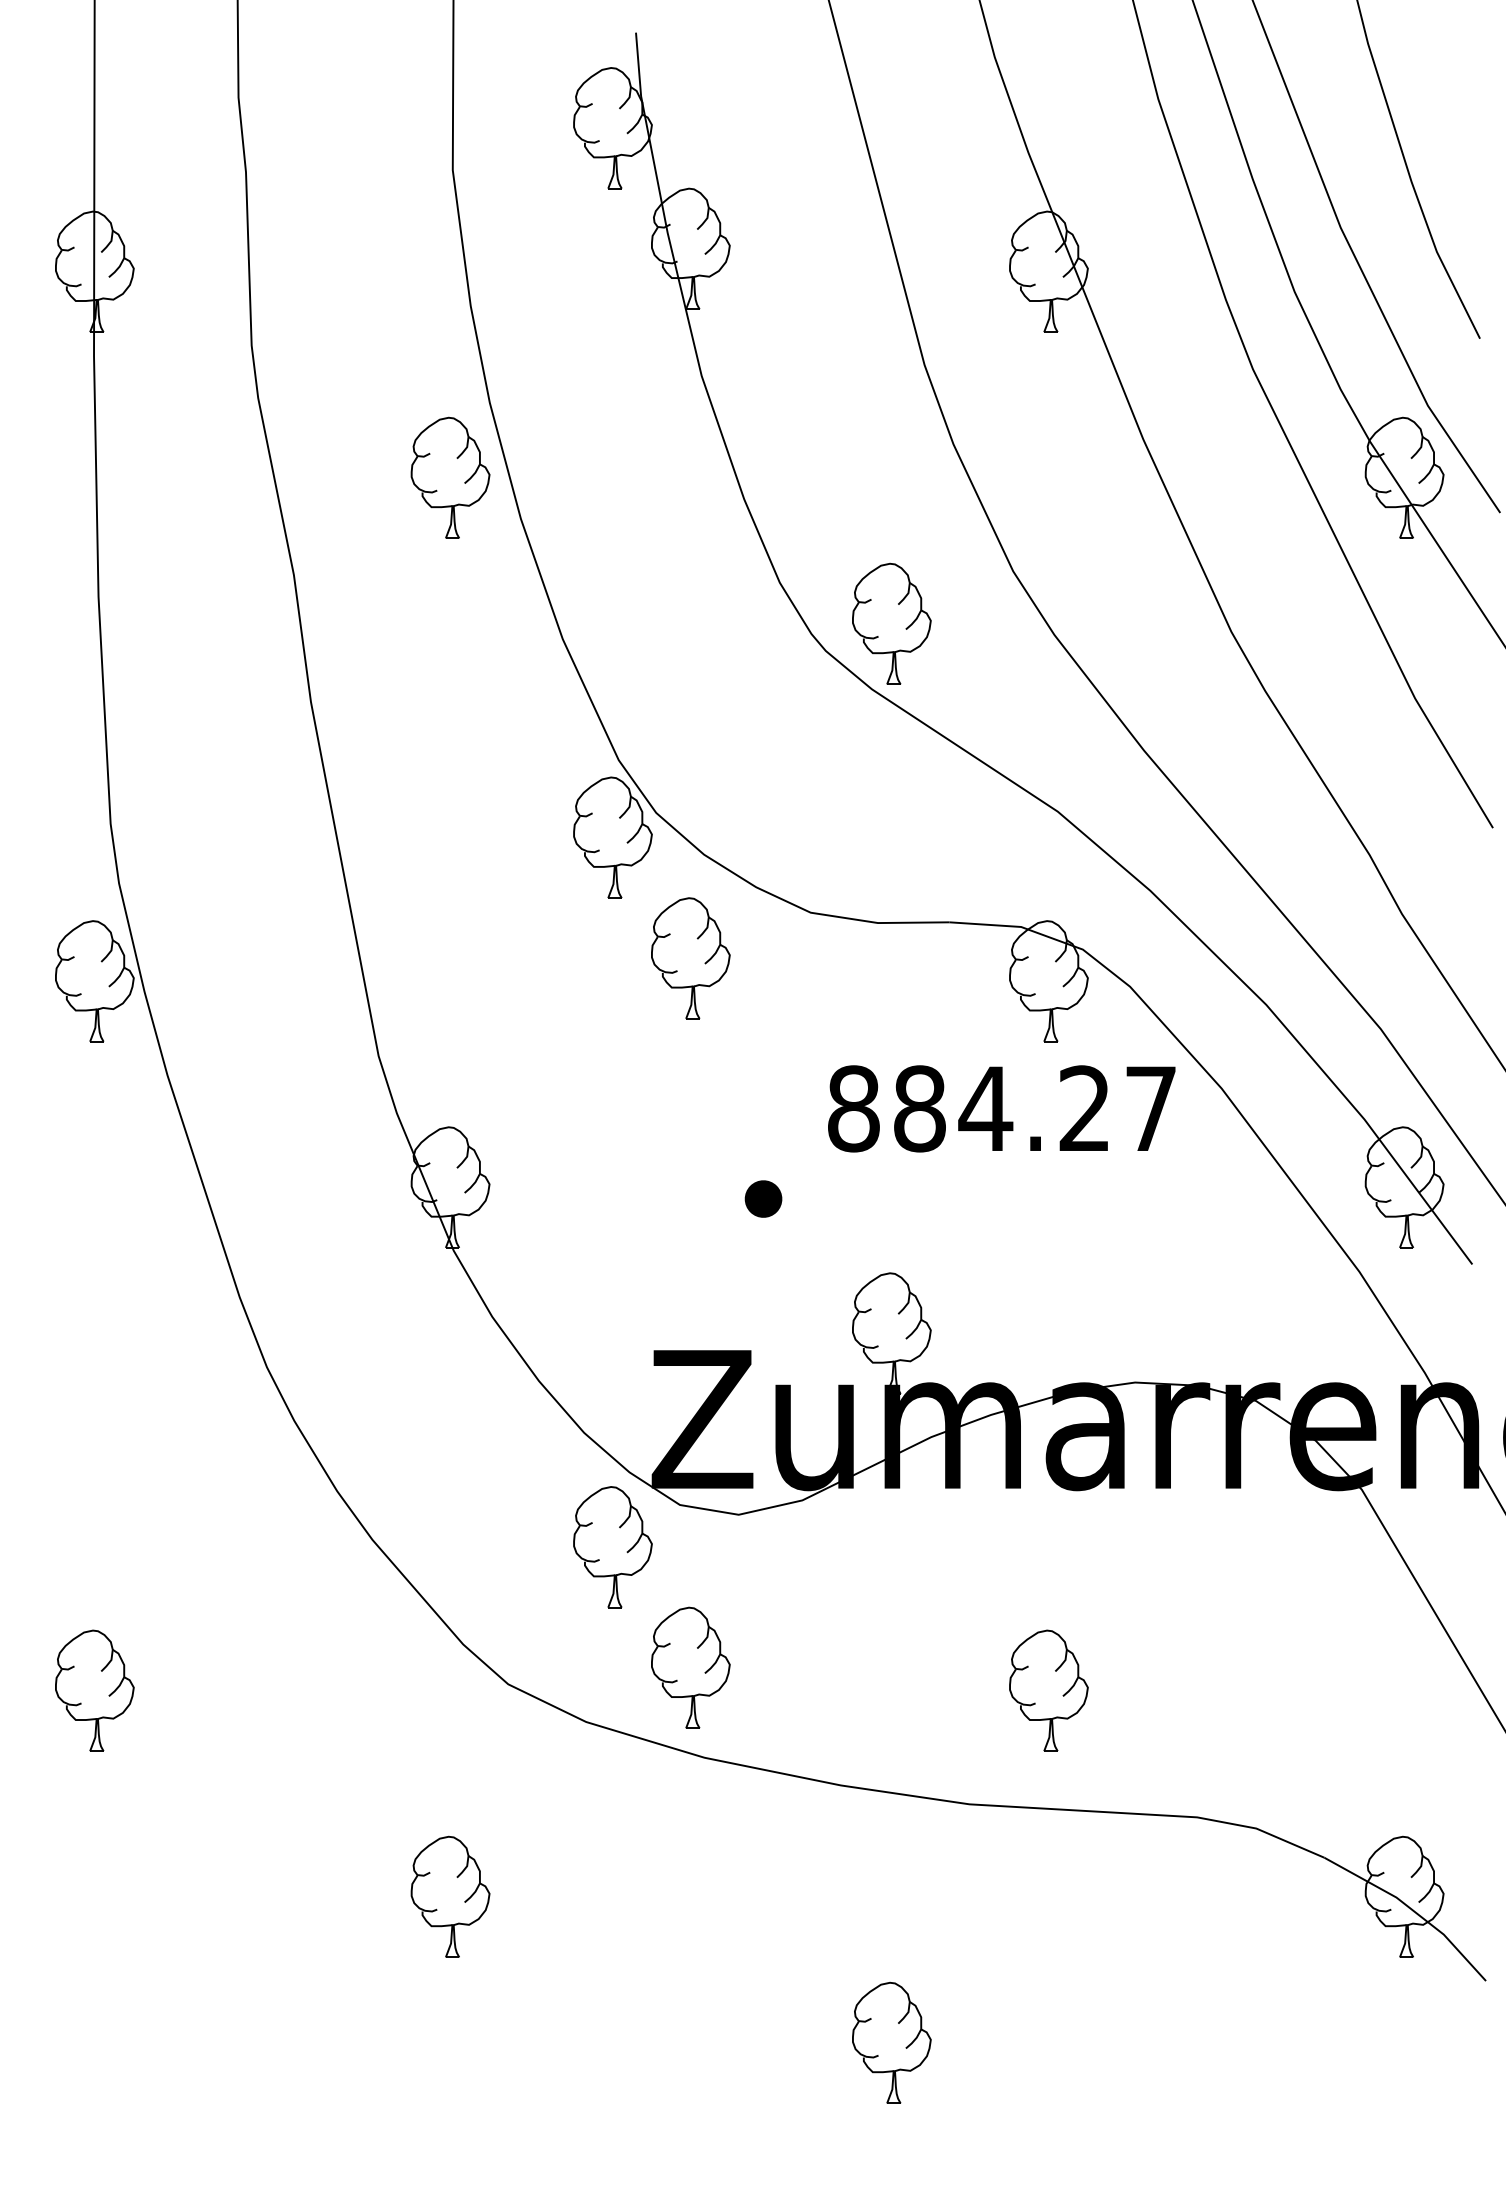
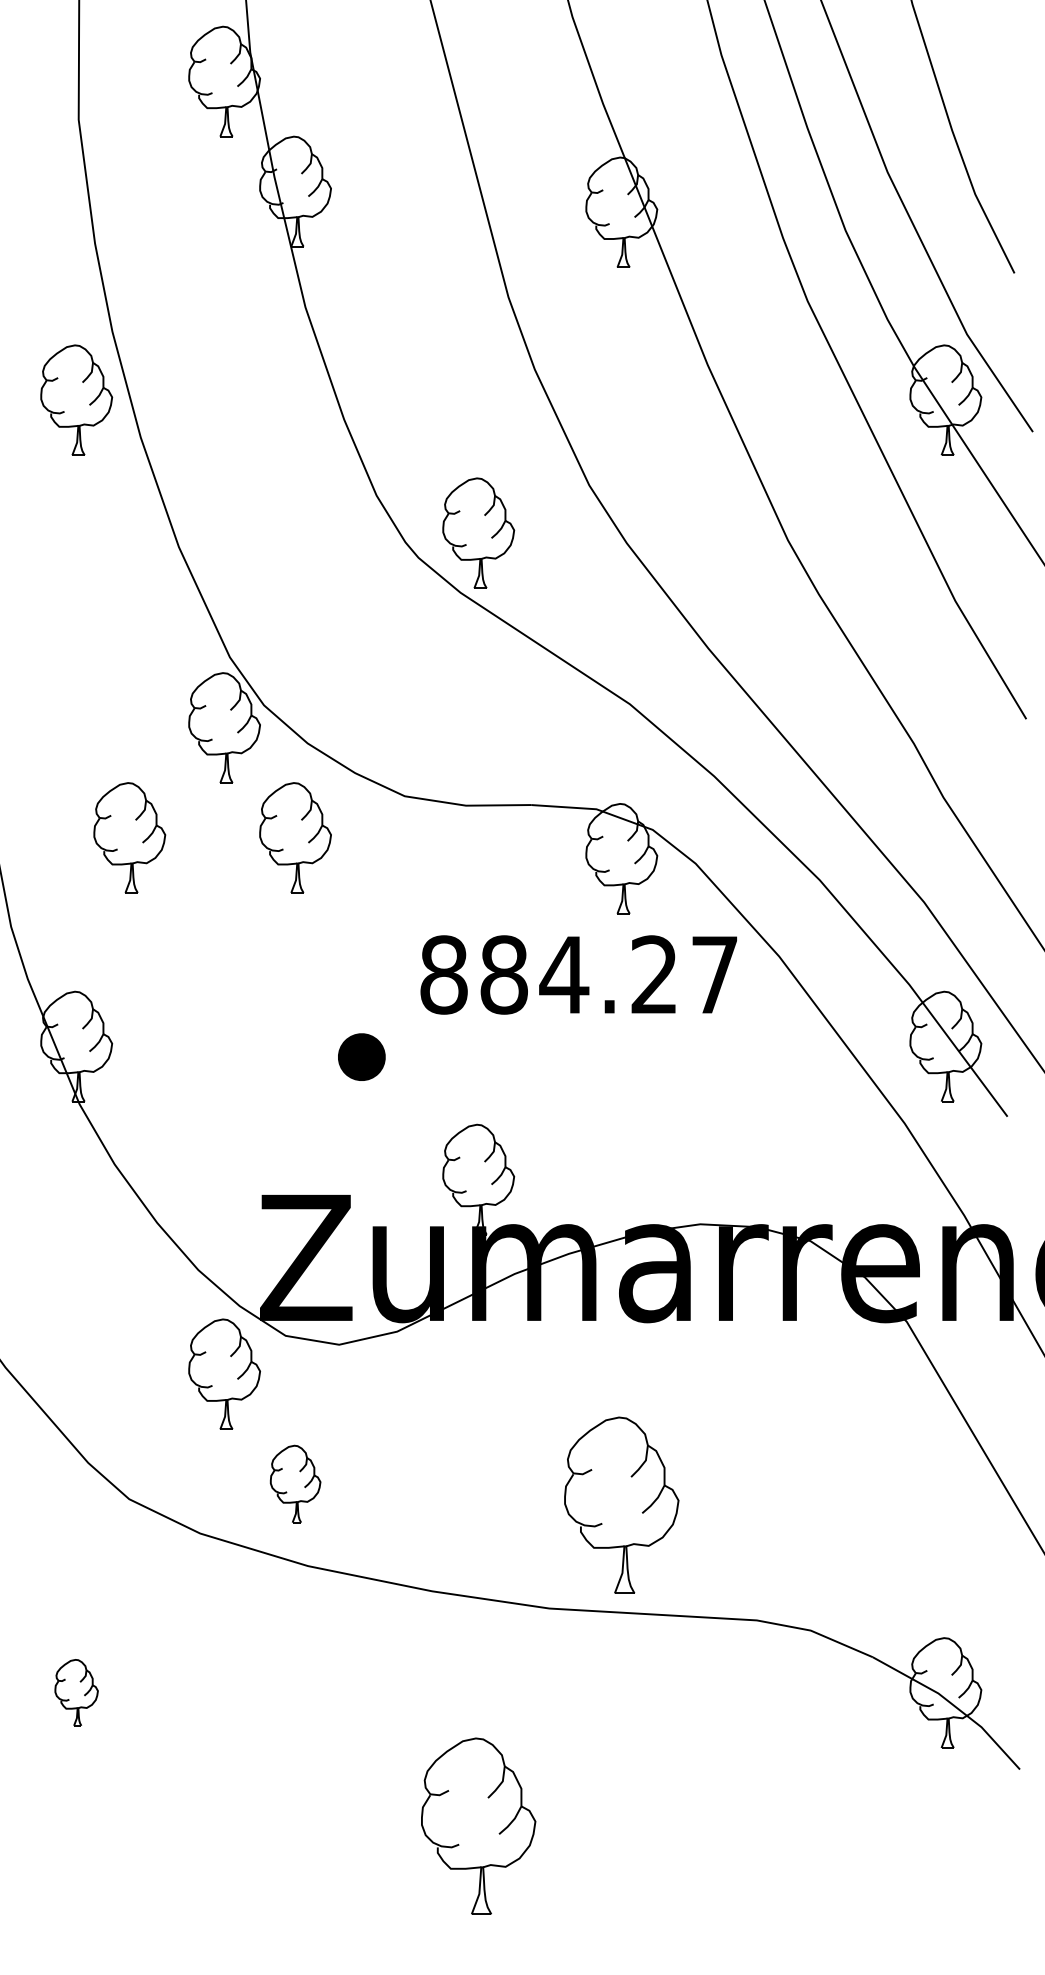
part: (508, 958) -> (129, 837), added
part: (763, 1198) -> (361, 1056), size x1.4
part: (690, 1667) -> (295, 1483), size x0.7
part: (1048, 1690) -> (621, 1504), size x1.6
part: (450, 1896) -> (76, 1692), size x0.6
part: (891, 2042) -> (478, 1825), size x1.6

